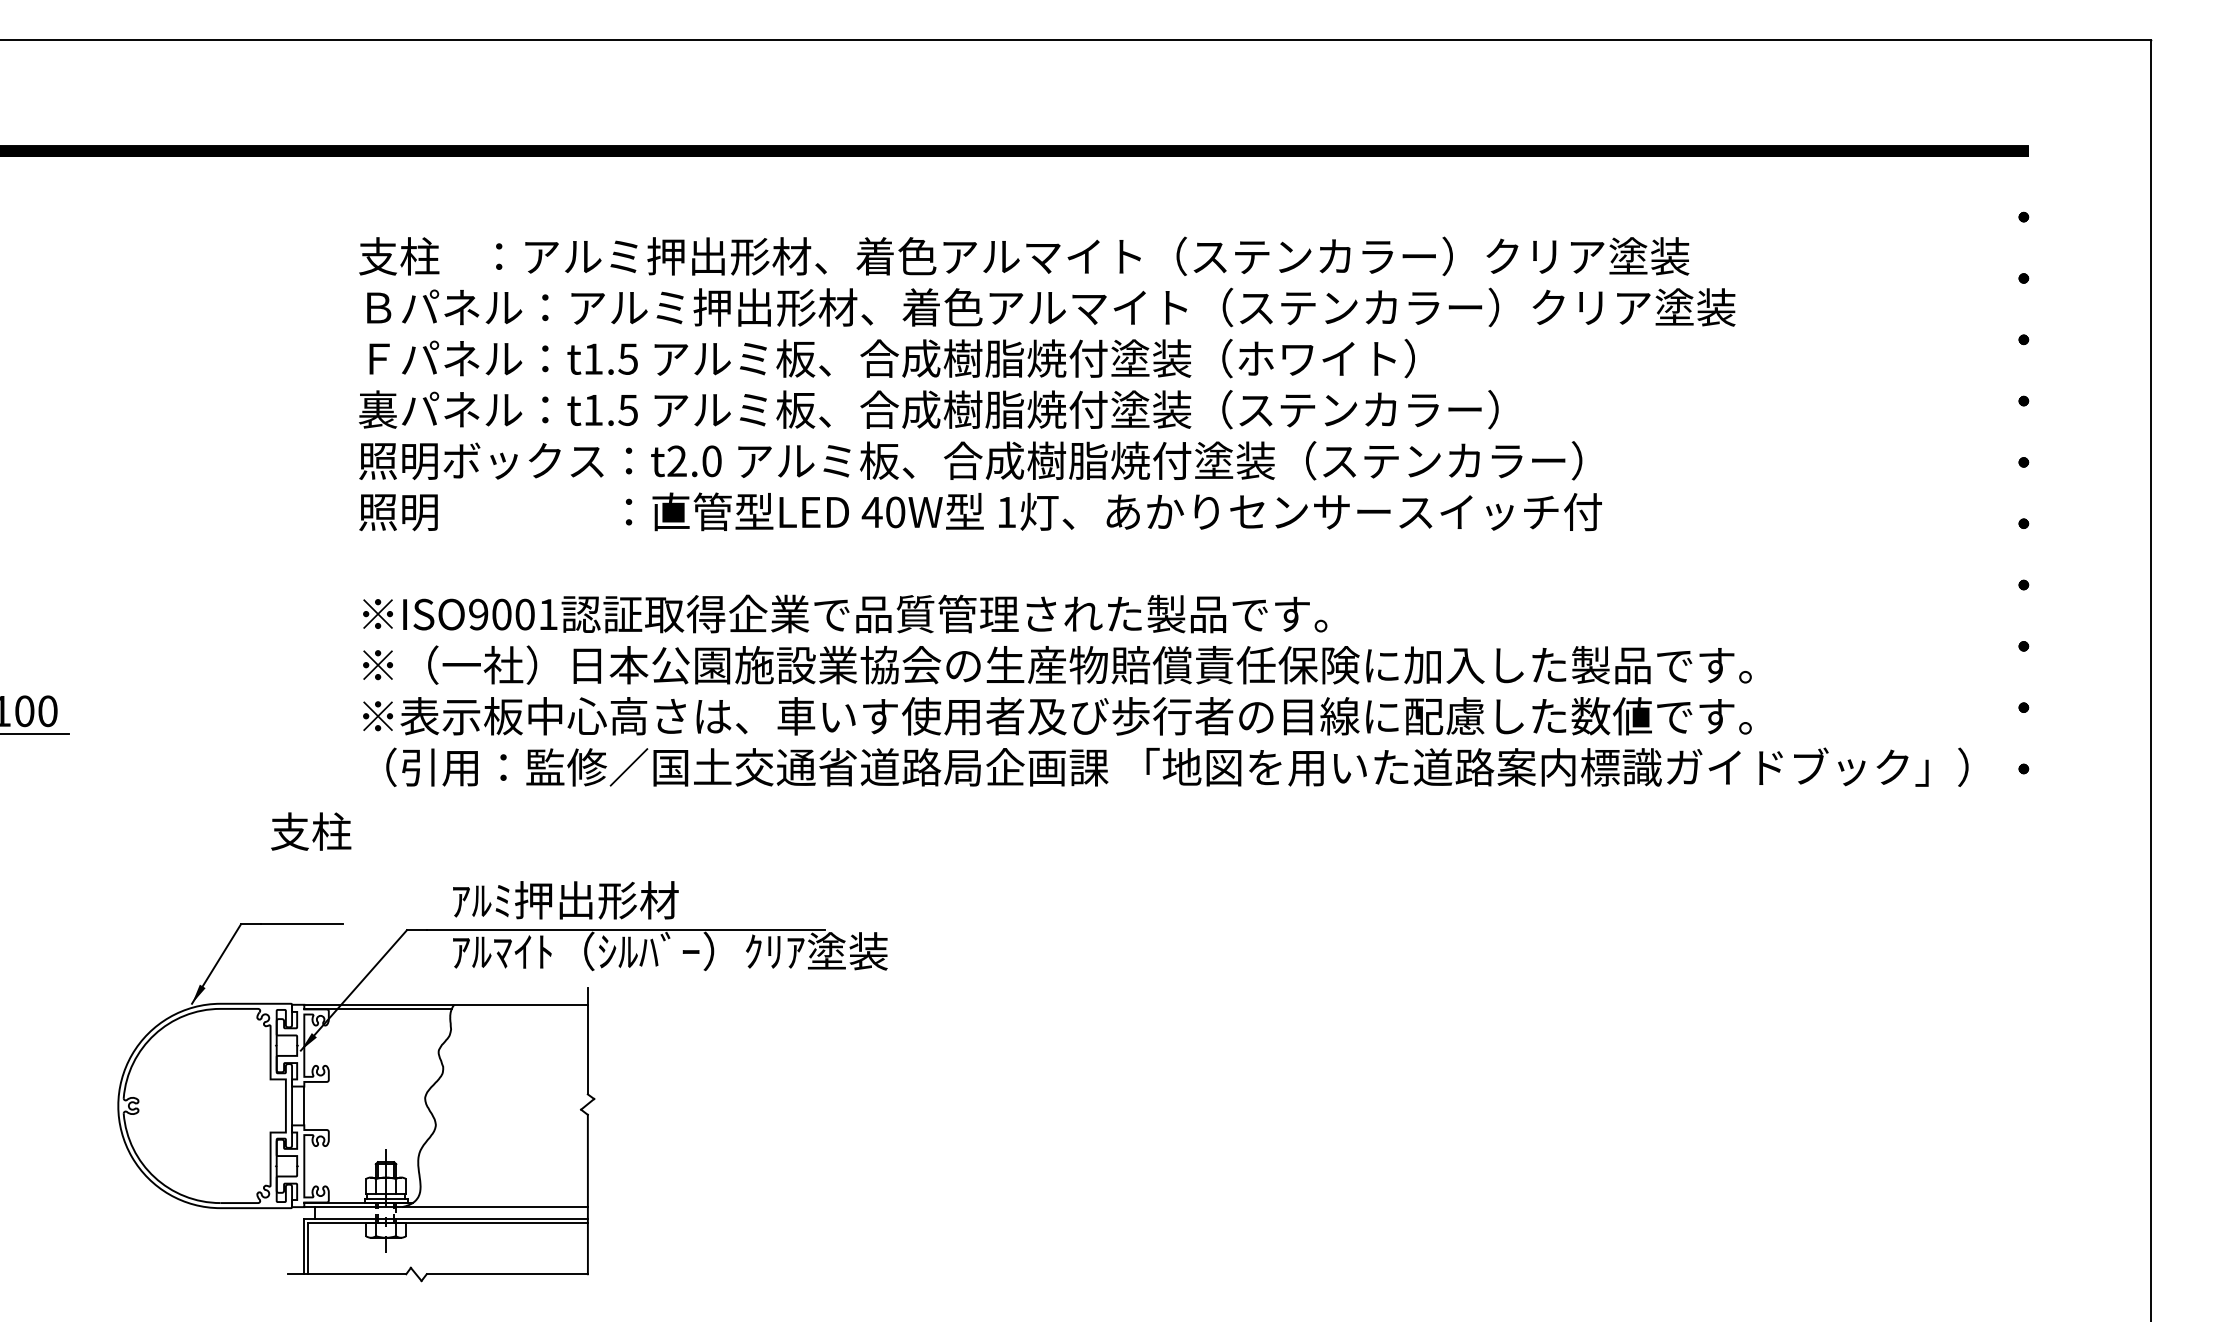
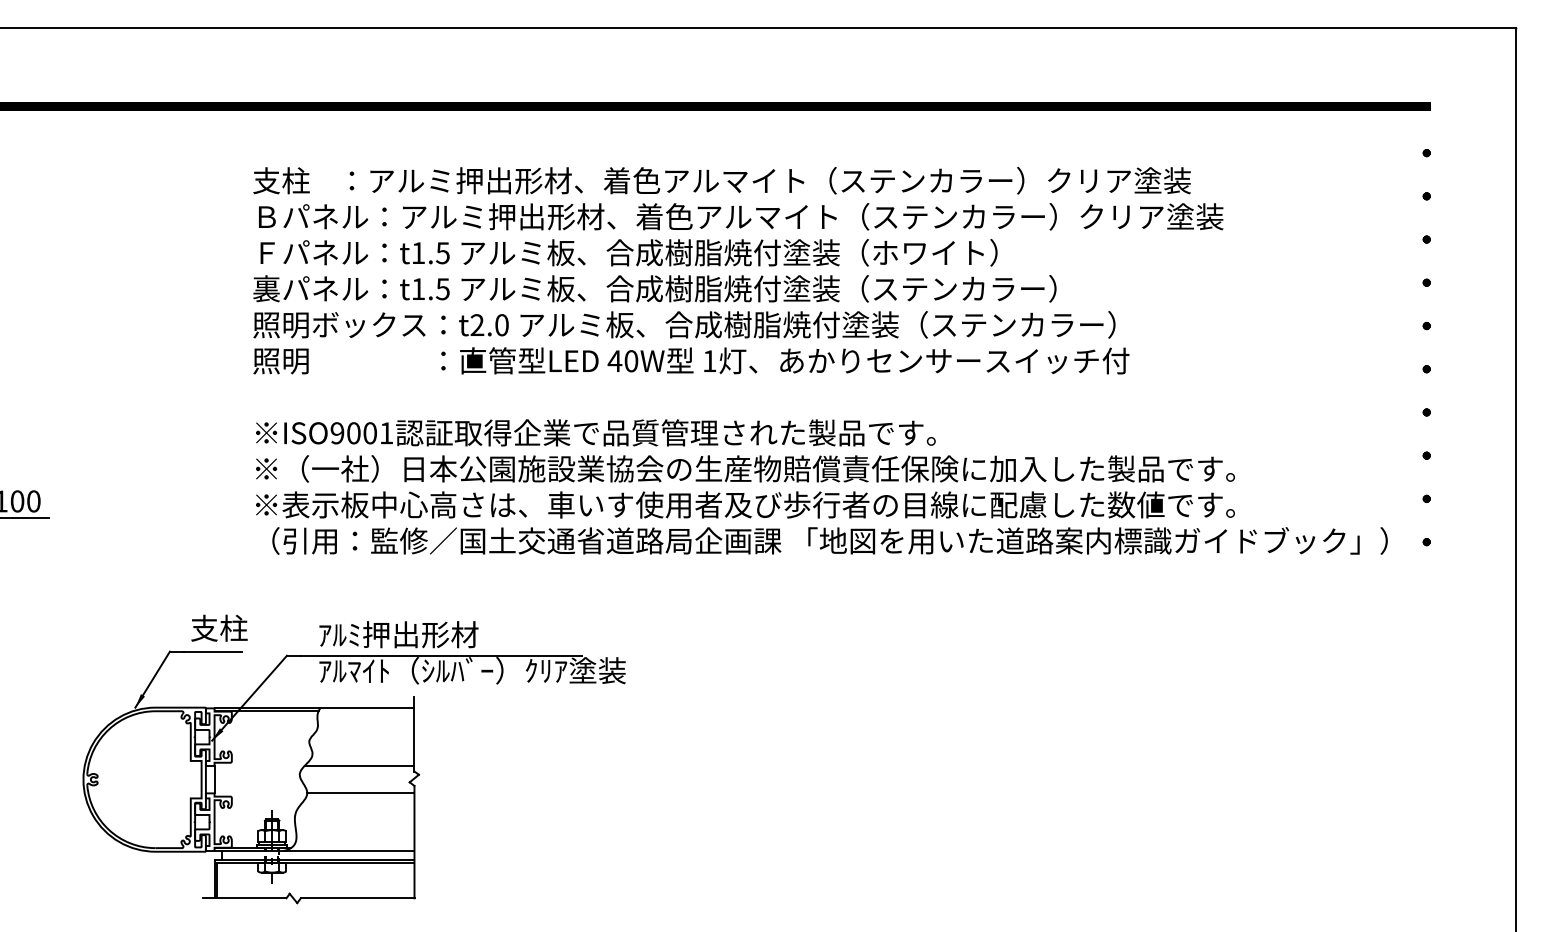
text: (311, 830) -> (219, 627), moved
line: (509, 1087) -> (359, 766), added
line: (511, 1125) -> (360, 793), added

